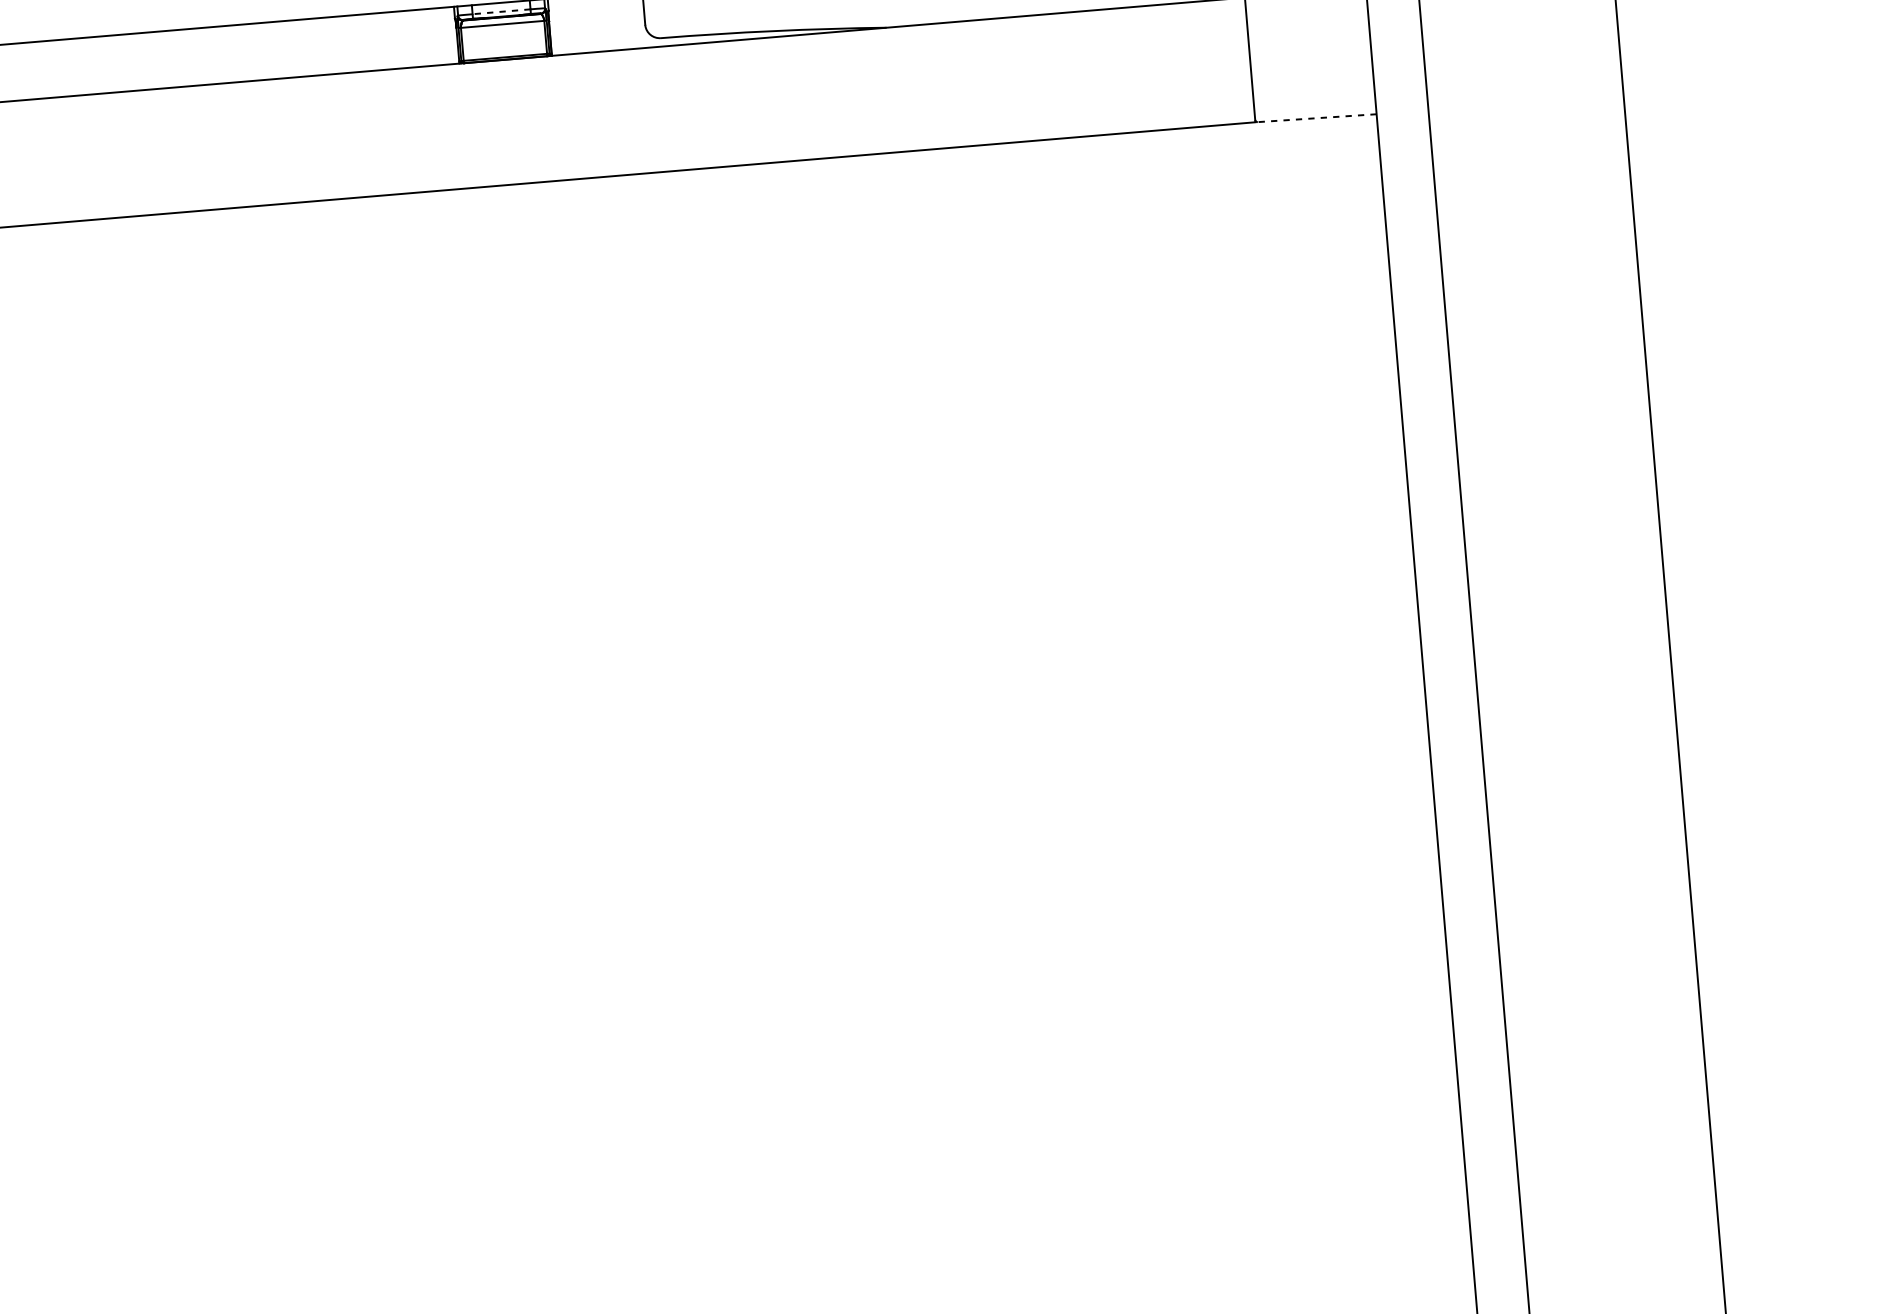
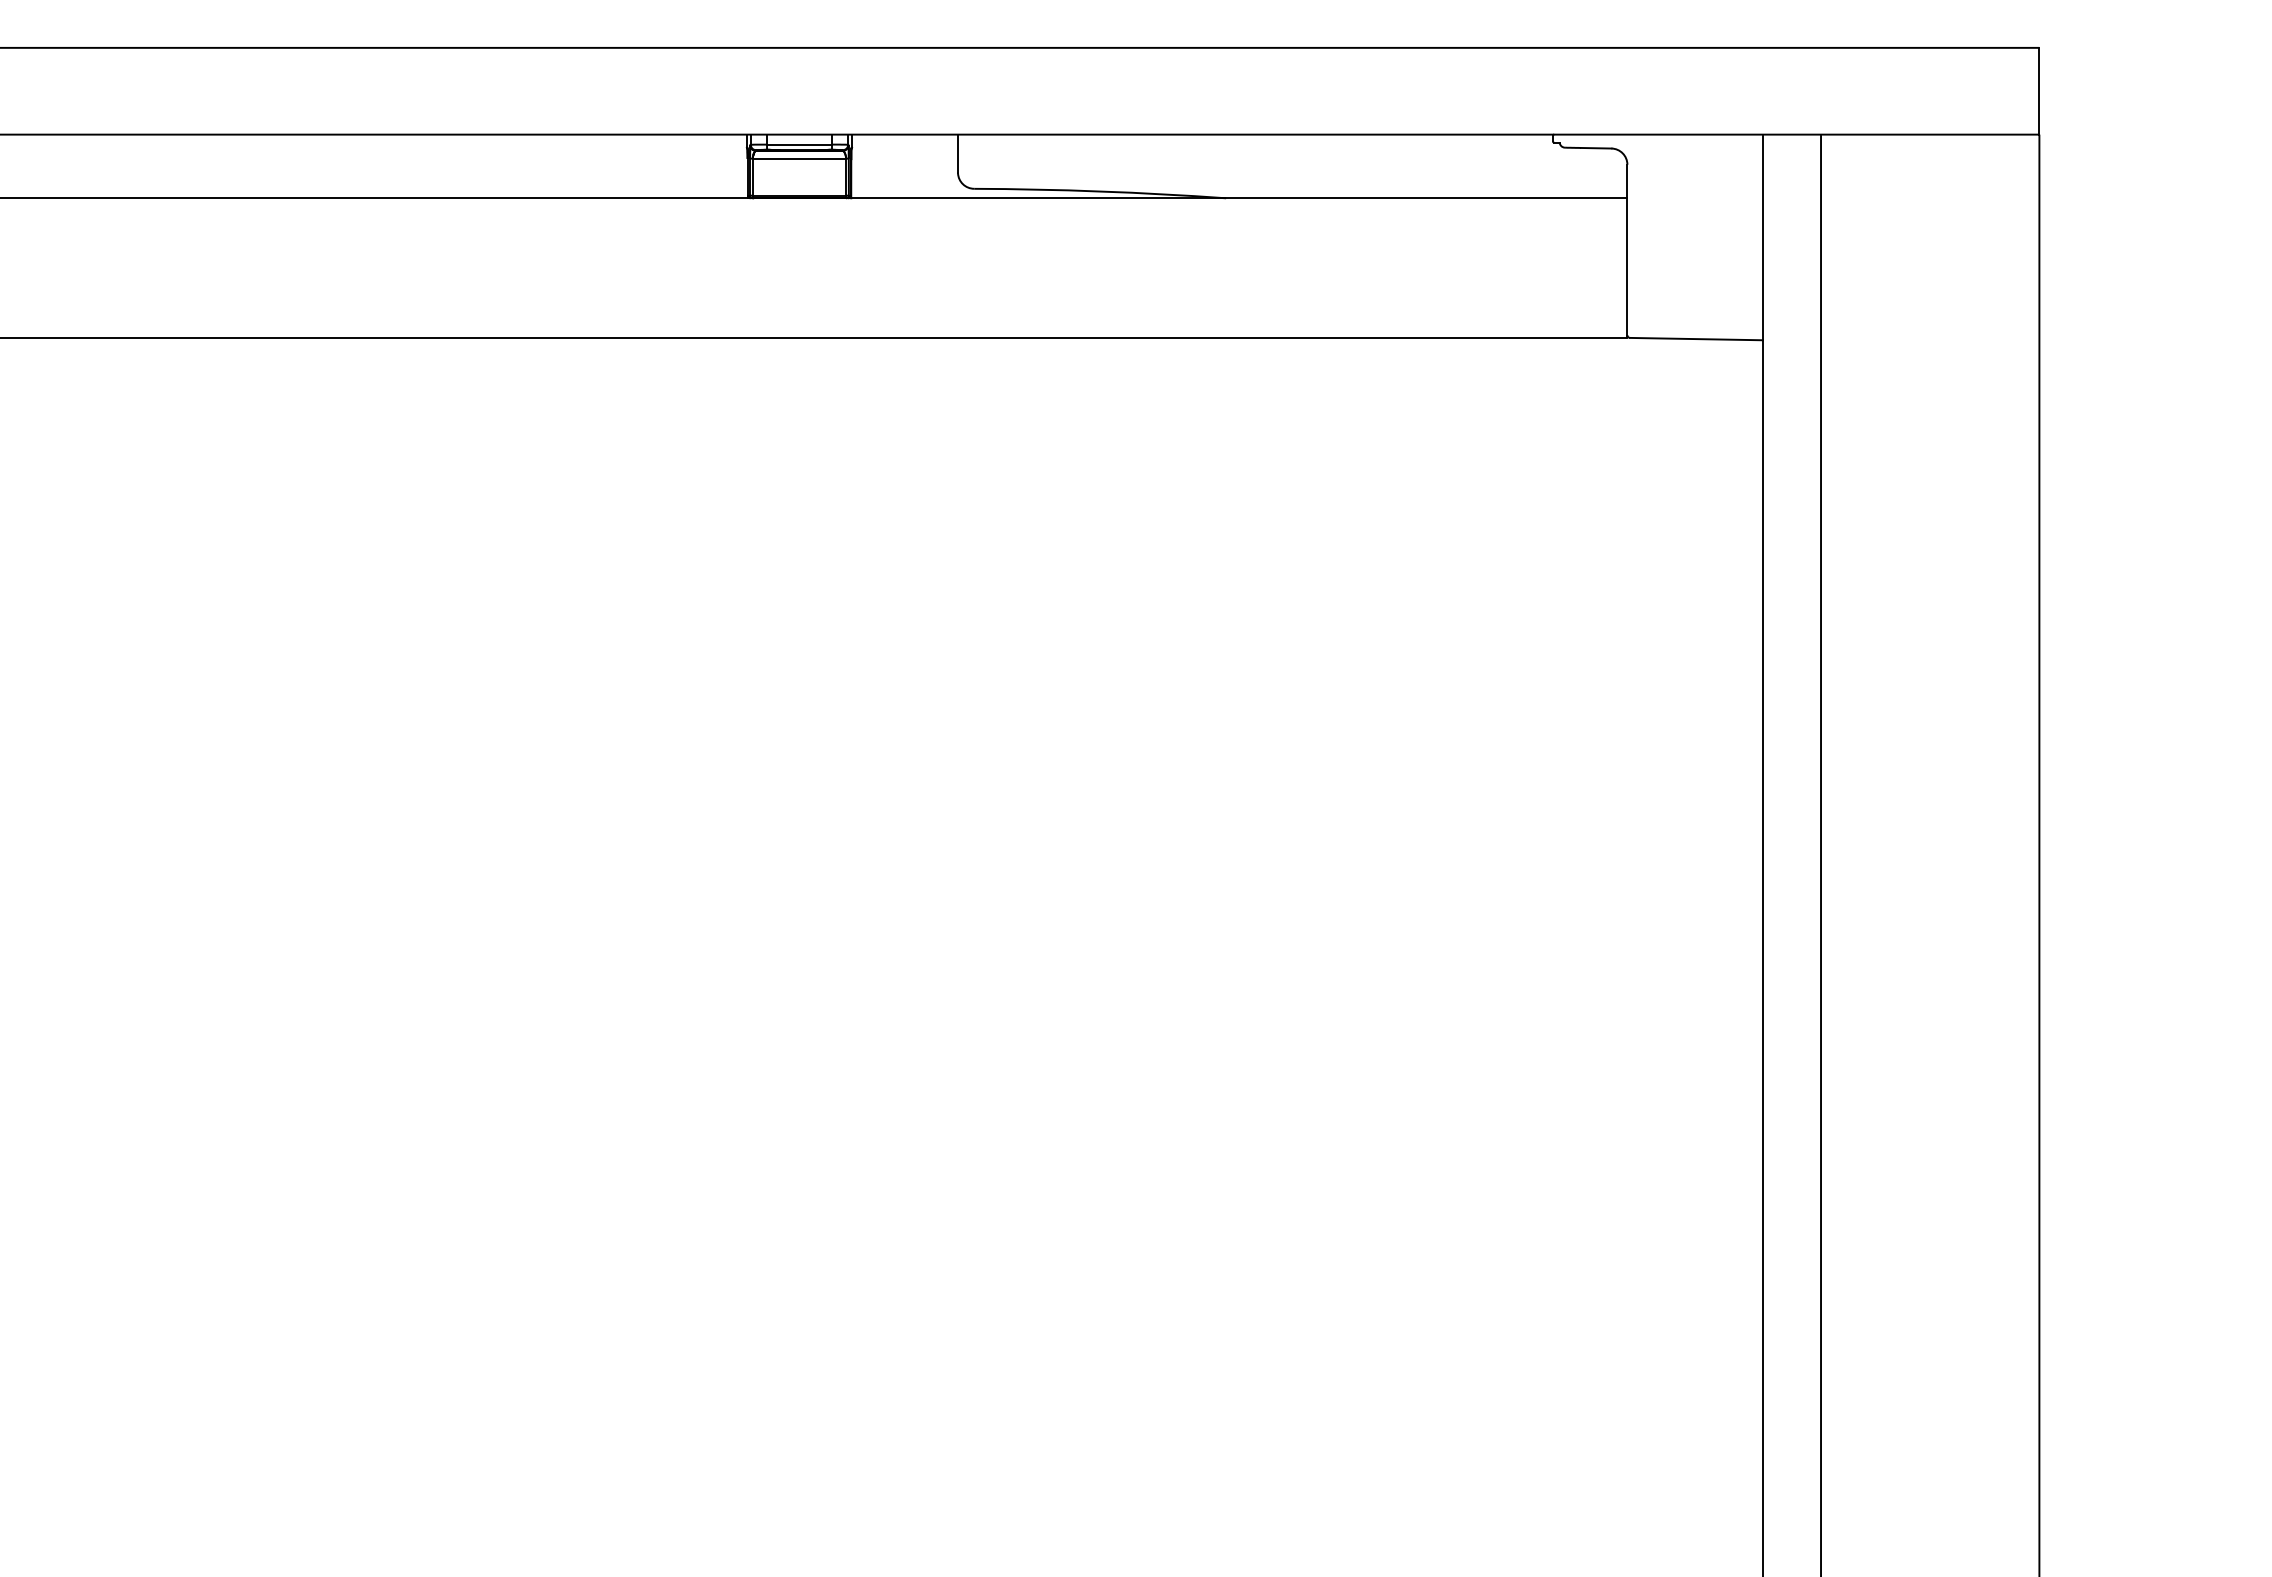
line: (500, 11) -> (798, 144), dashed -> solid
line: (1317, 118) -> (1696, 339), dashed -> solid

